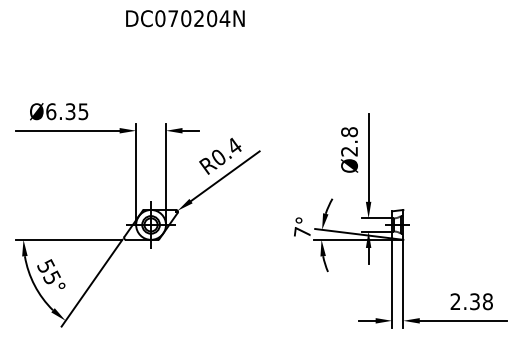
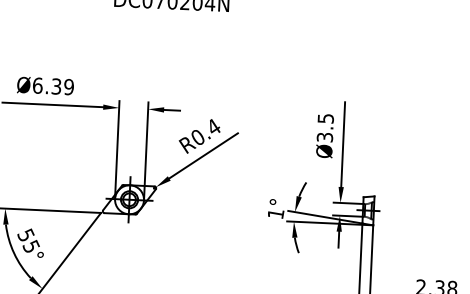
text: (83, 111) -> (69, 86), Ø6.35 -> Ø6.39
text: (349, 141) -> (325, 127), Ø2.8 -> Ø3.5
text: (302, 232) -> (275, 213), 7° -> 1°

